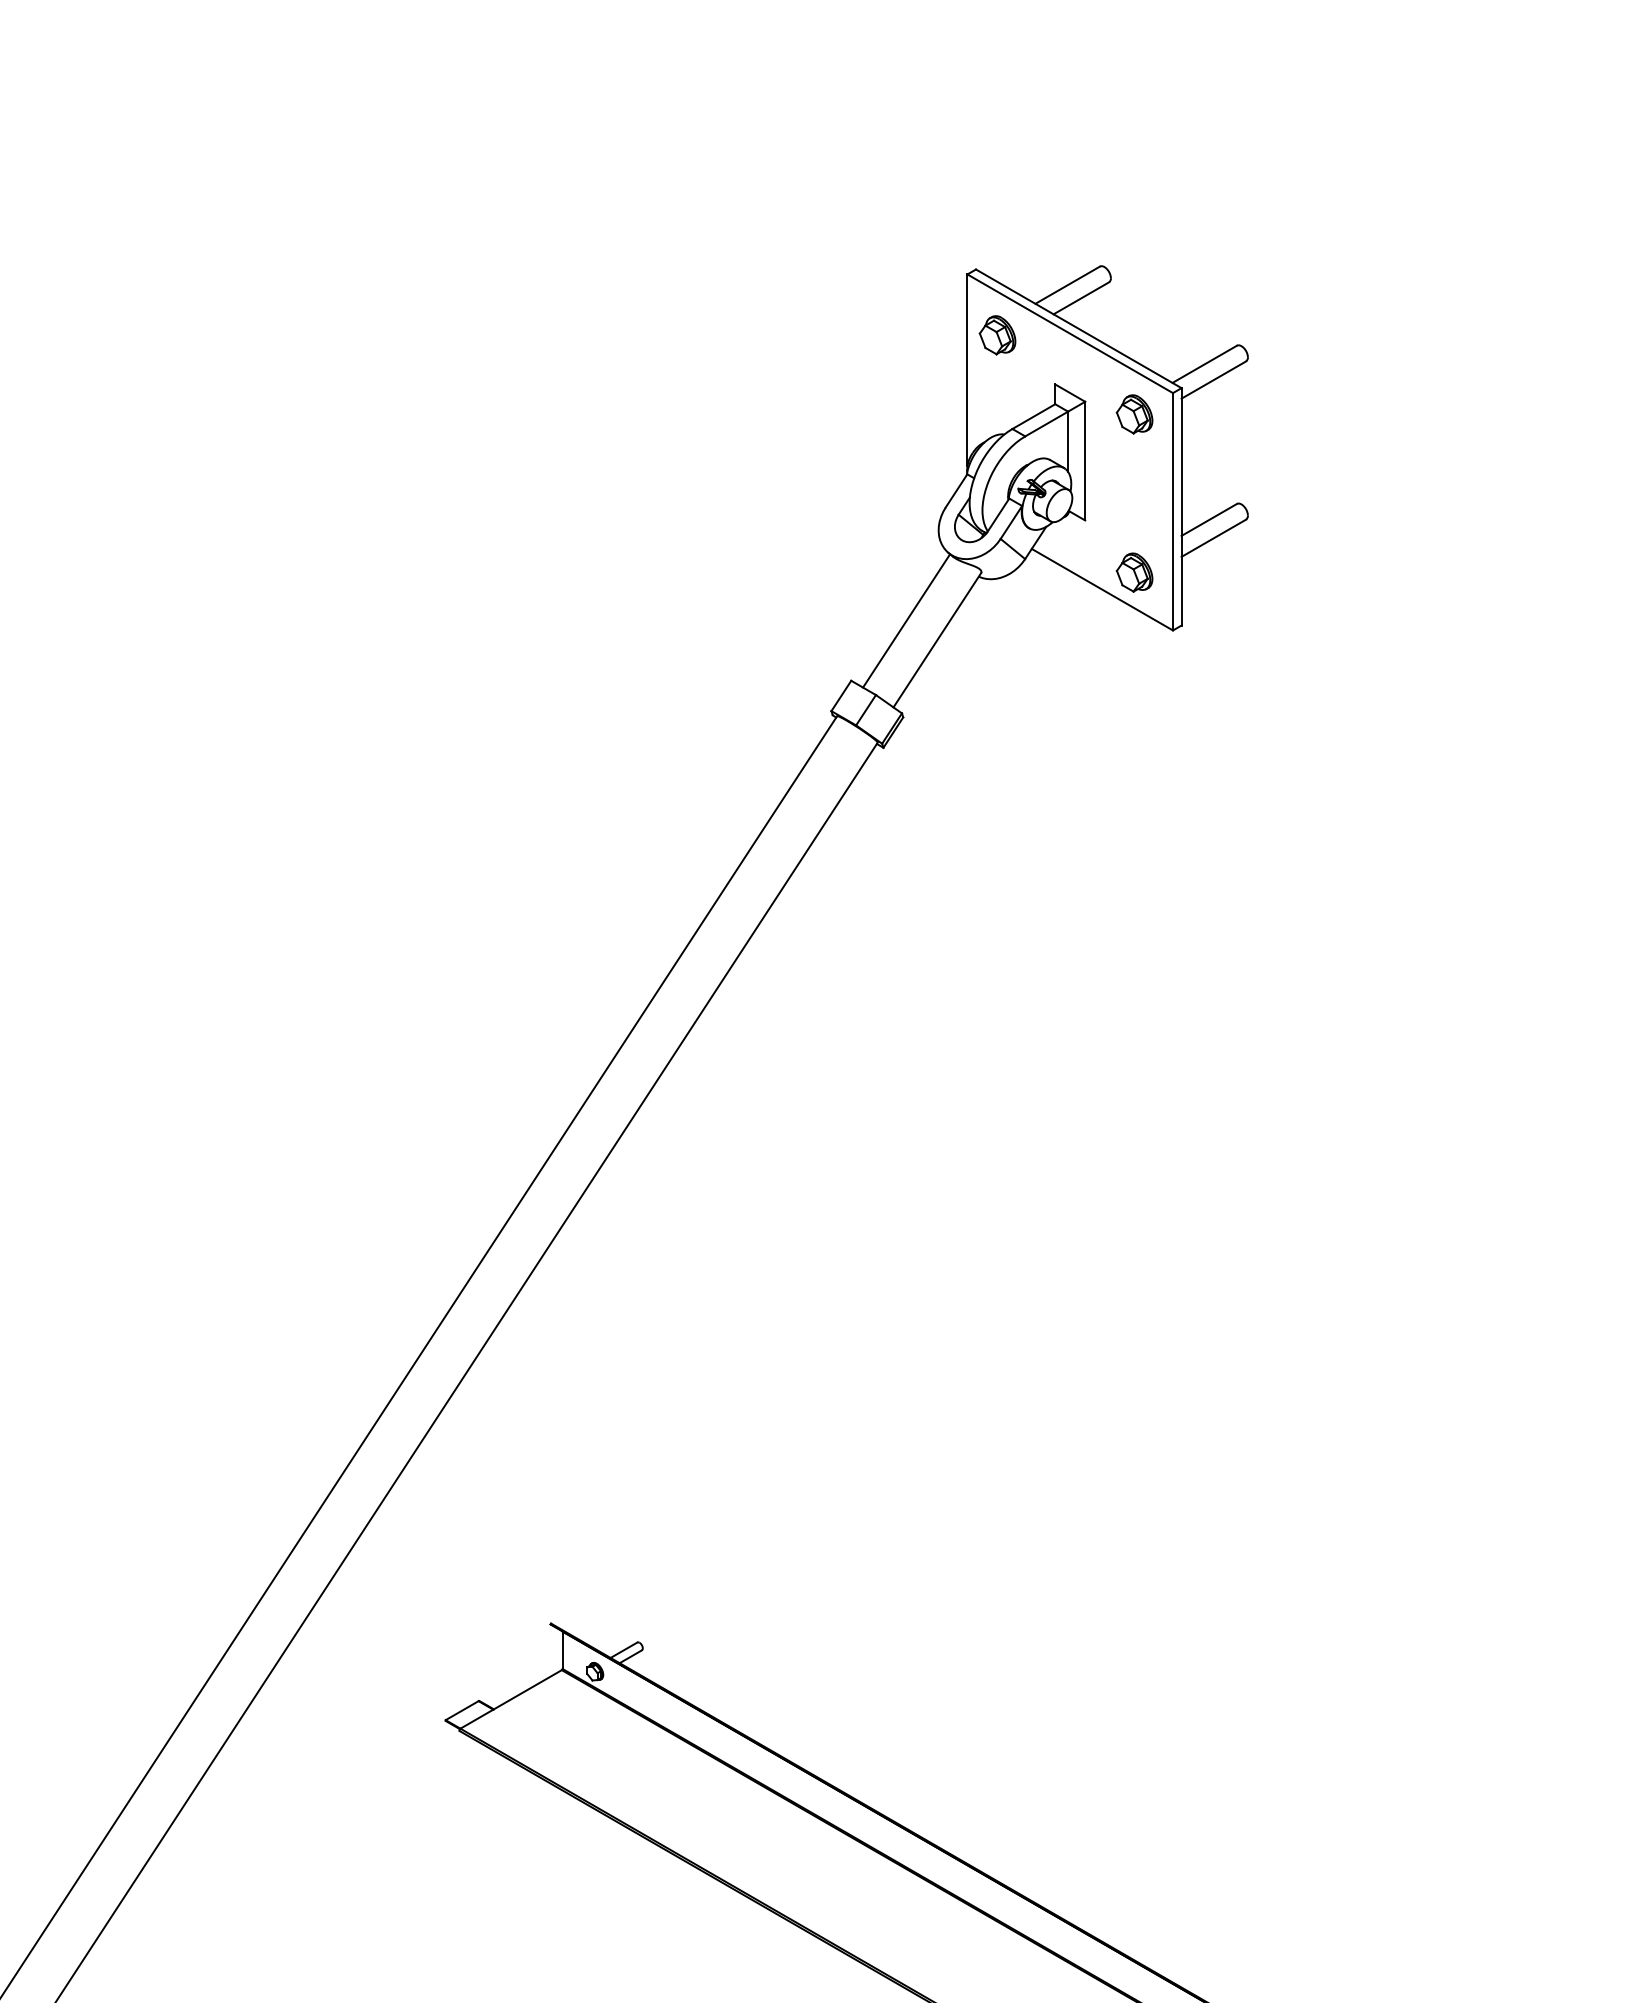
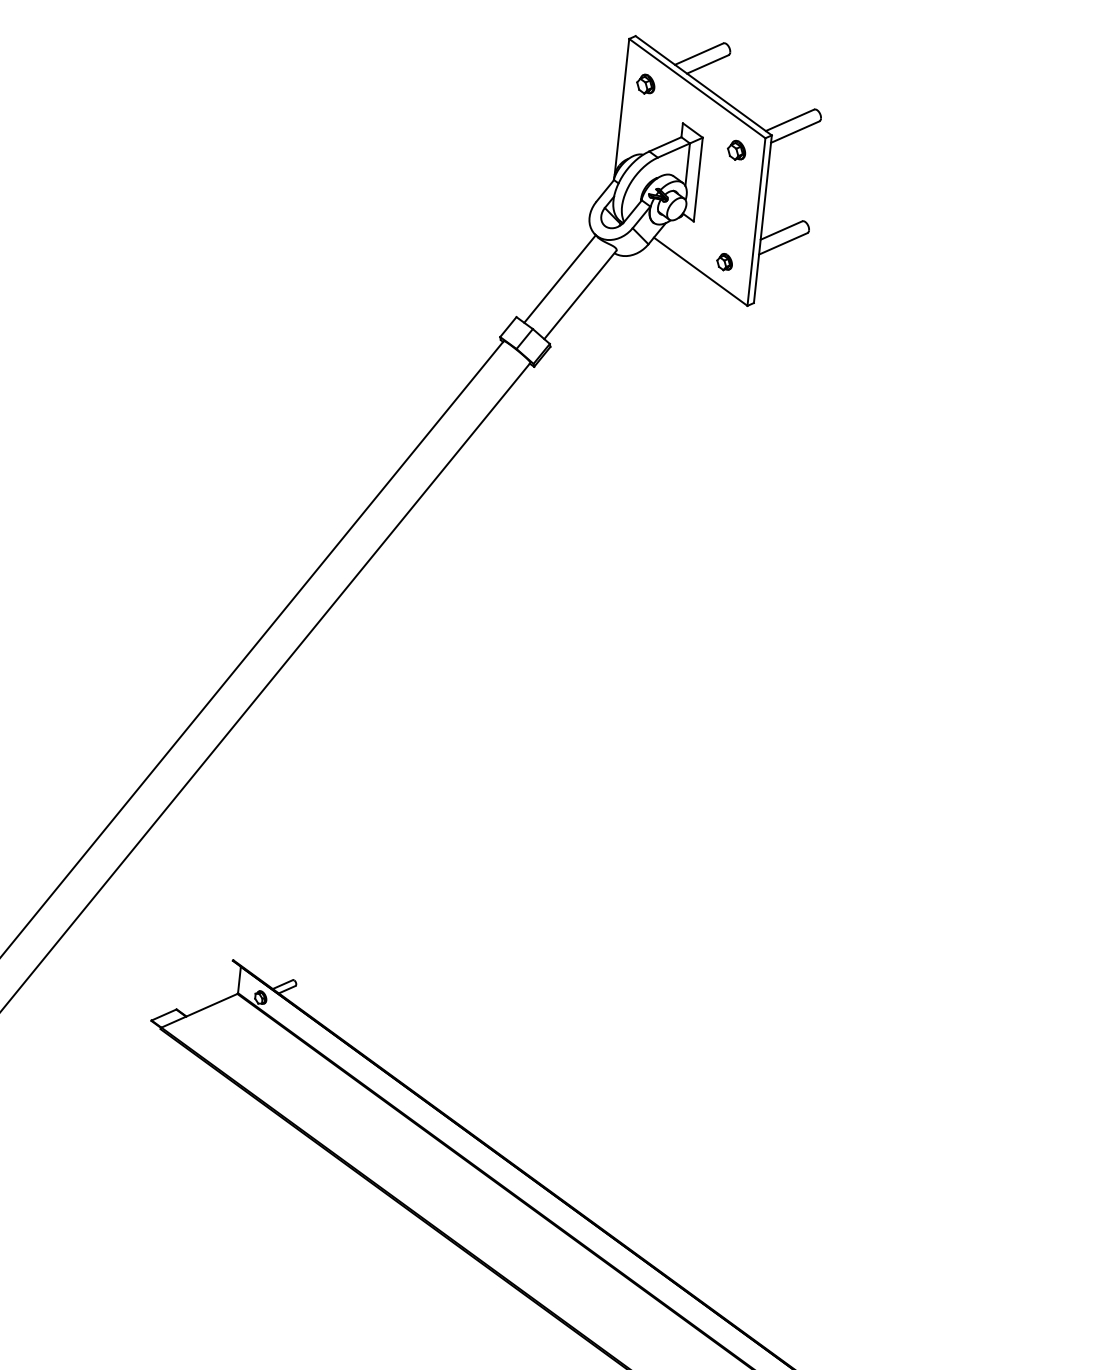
part: (997, 335) -> (645, 84), size x0.7
part: (1134, 414) -> (736, 150), size x0.7
part: (1134, 572) -> (724, 262), size x0.6

